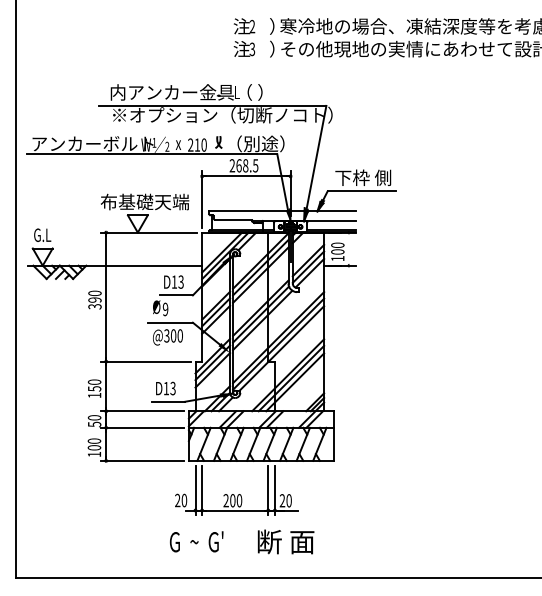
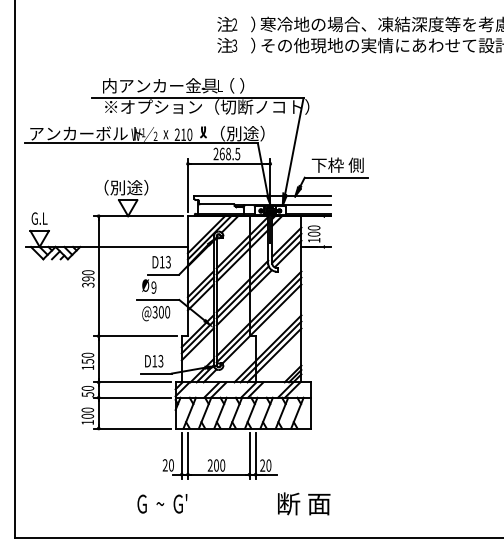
text: (144, 201) -> (134, 187), 布基礎天端 -> （別途）
text: (196, 541) -> (162, 503), moved
text: (285, 541) -> (303, 503), moved

